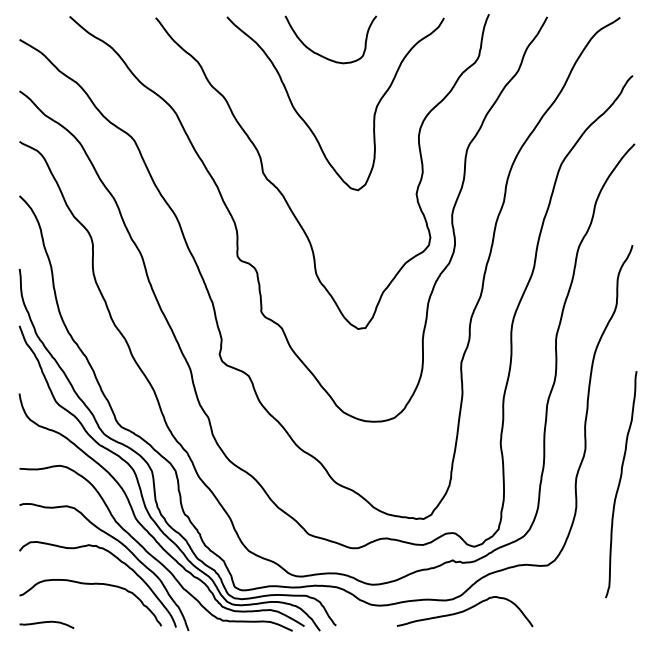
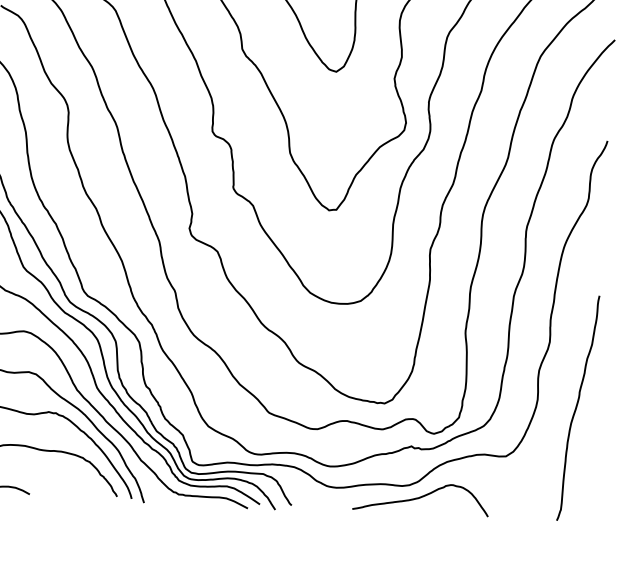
curve: (620, 484) -> (577, 408), moved

